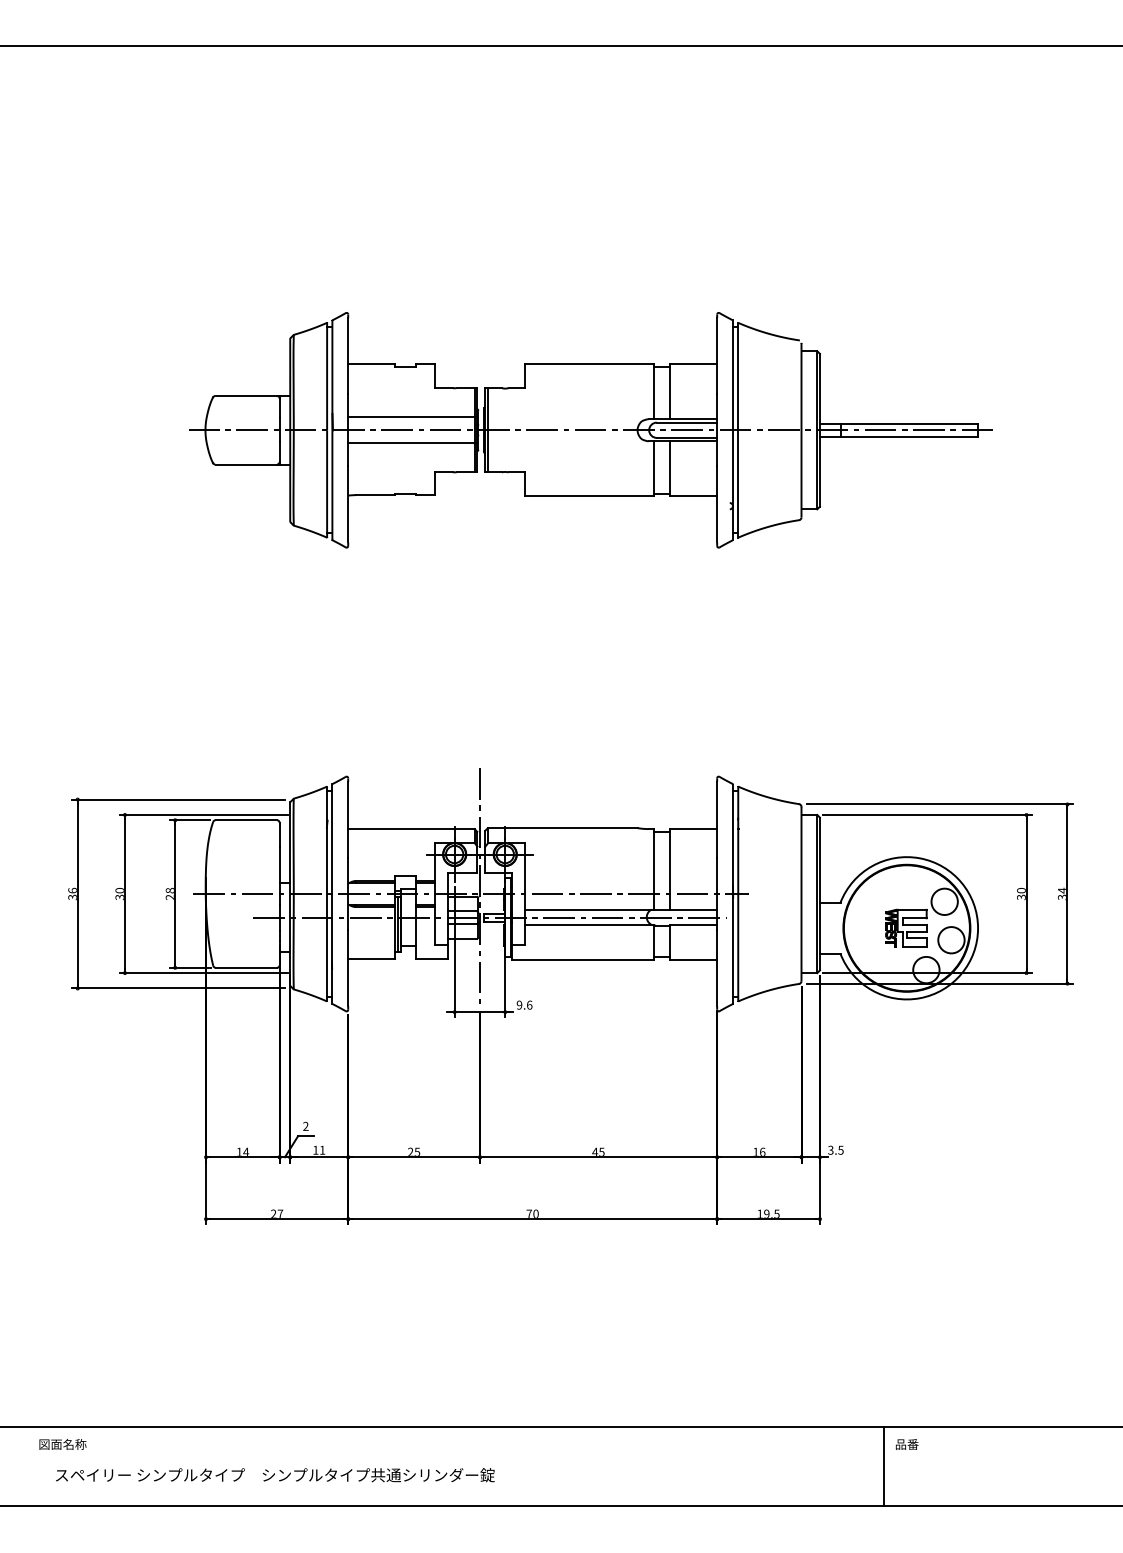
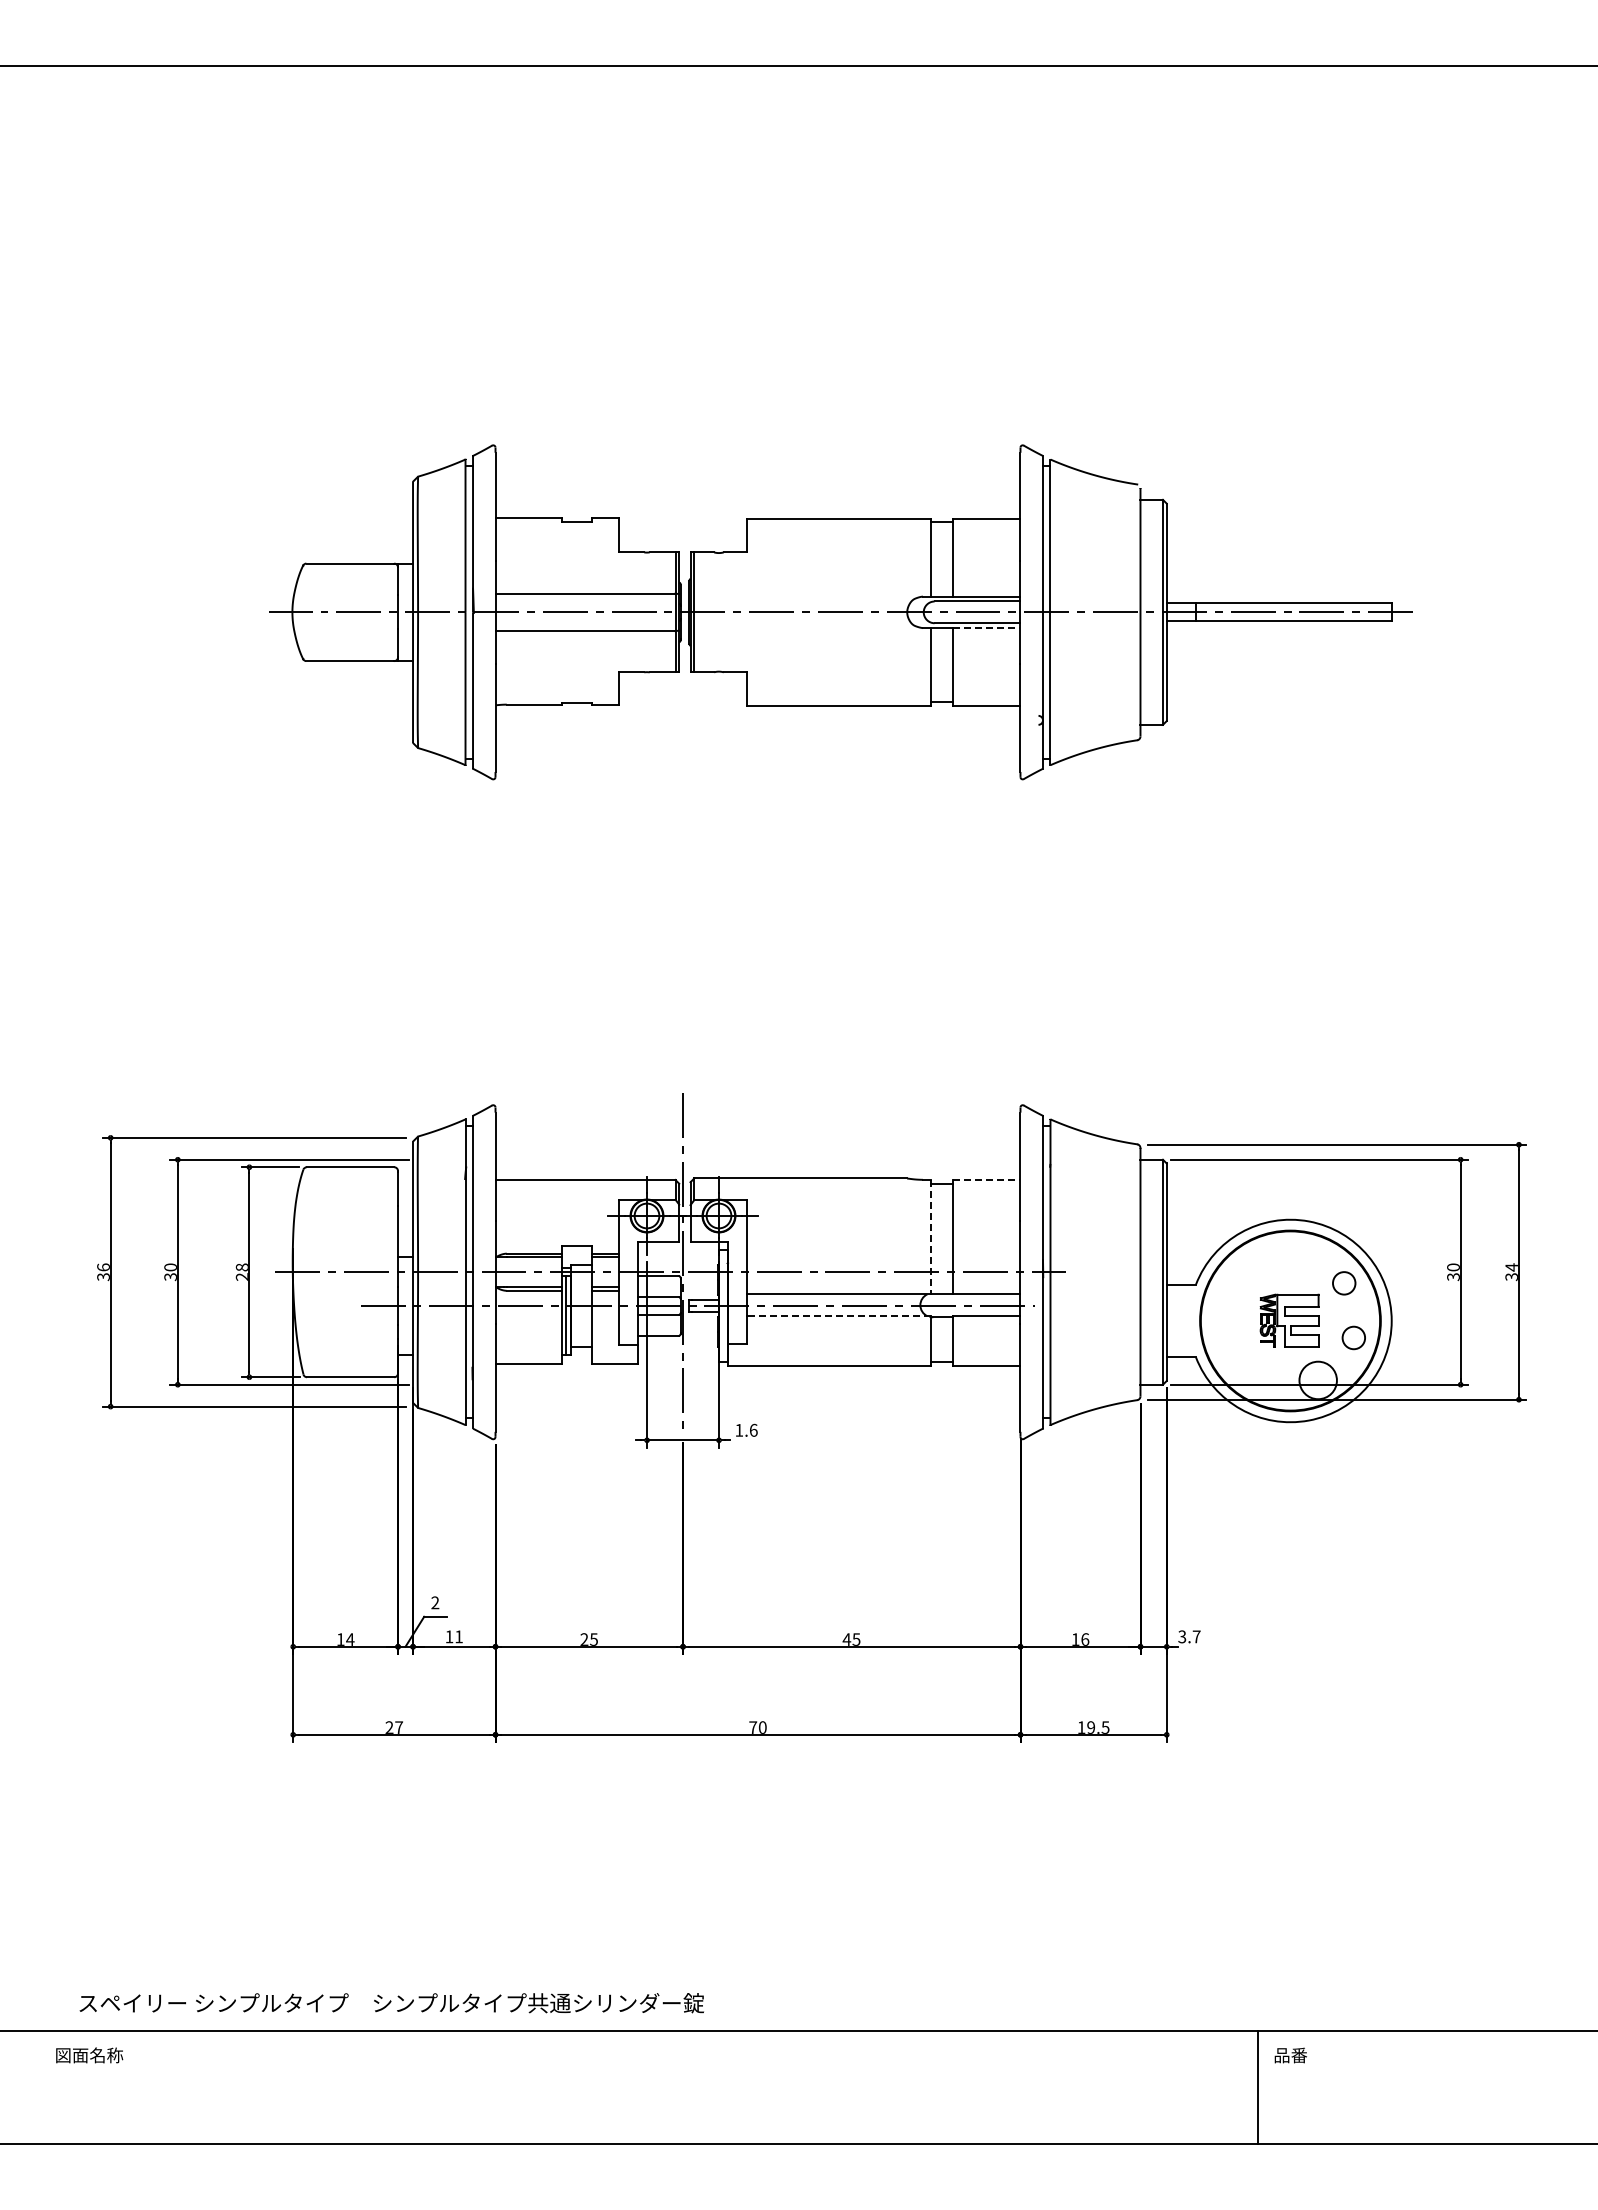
line: (693, 441) -> (986, 628), solid -> dashed
line: (693, 828) -> (986, 1179), solid -> dashed
line: (653, 869) -> (930, 1237), solid -> dashed
circle: (944, 901) -> (1343, 1283), size x0.6
line: (589, 925) -> (838, 1316), solid -> dashed
circle: (951, 939) -> (1353, 1337), size x0.6
text: (519, 1004) -> (739, 1429), 9.6 -> 1.6
text: (840, 1150) -> (1196, 1636), 3.5 -> 3.7
text: (275, 1475) -> (391, 2003), moved

